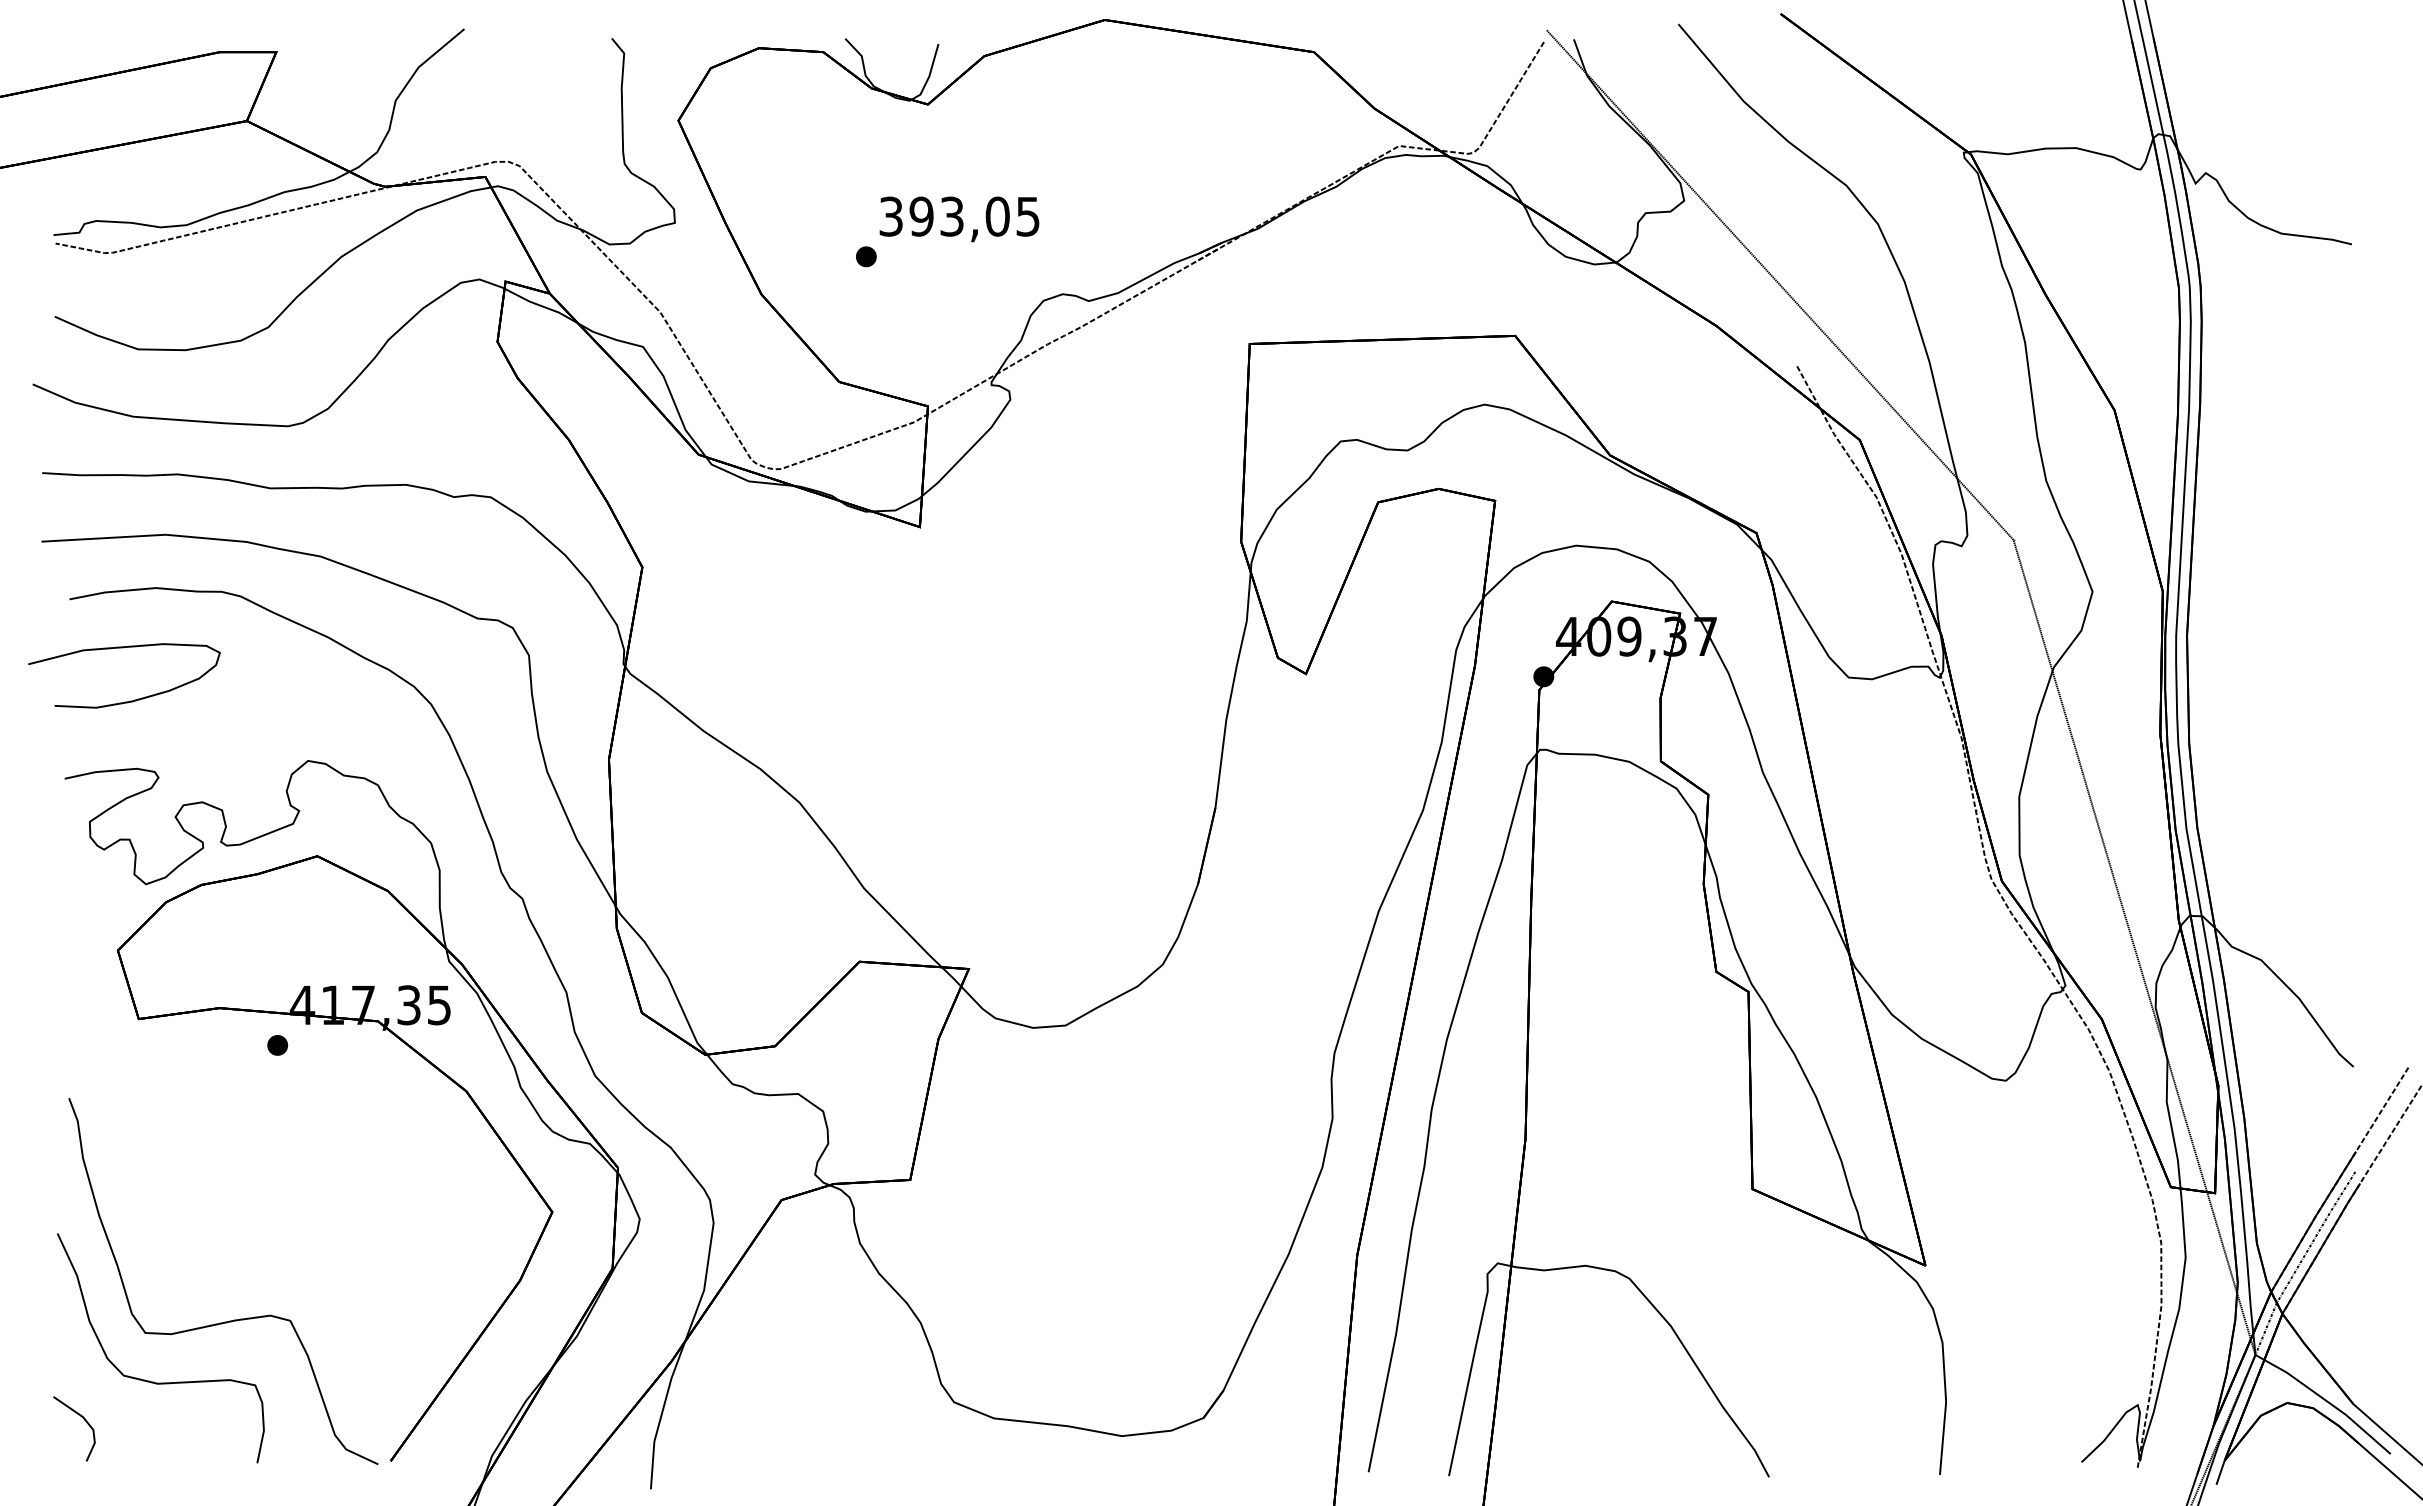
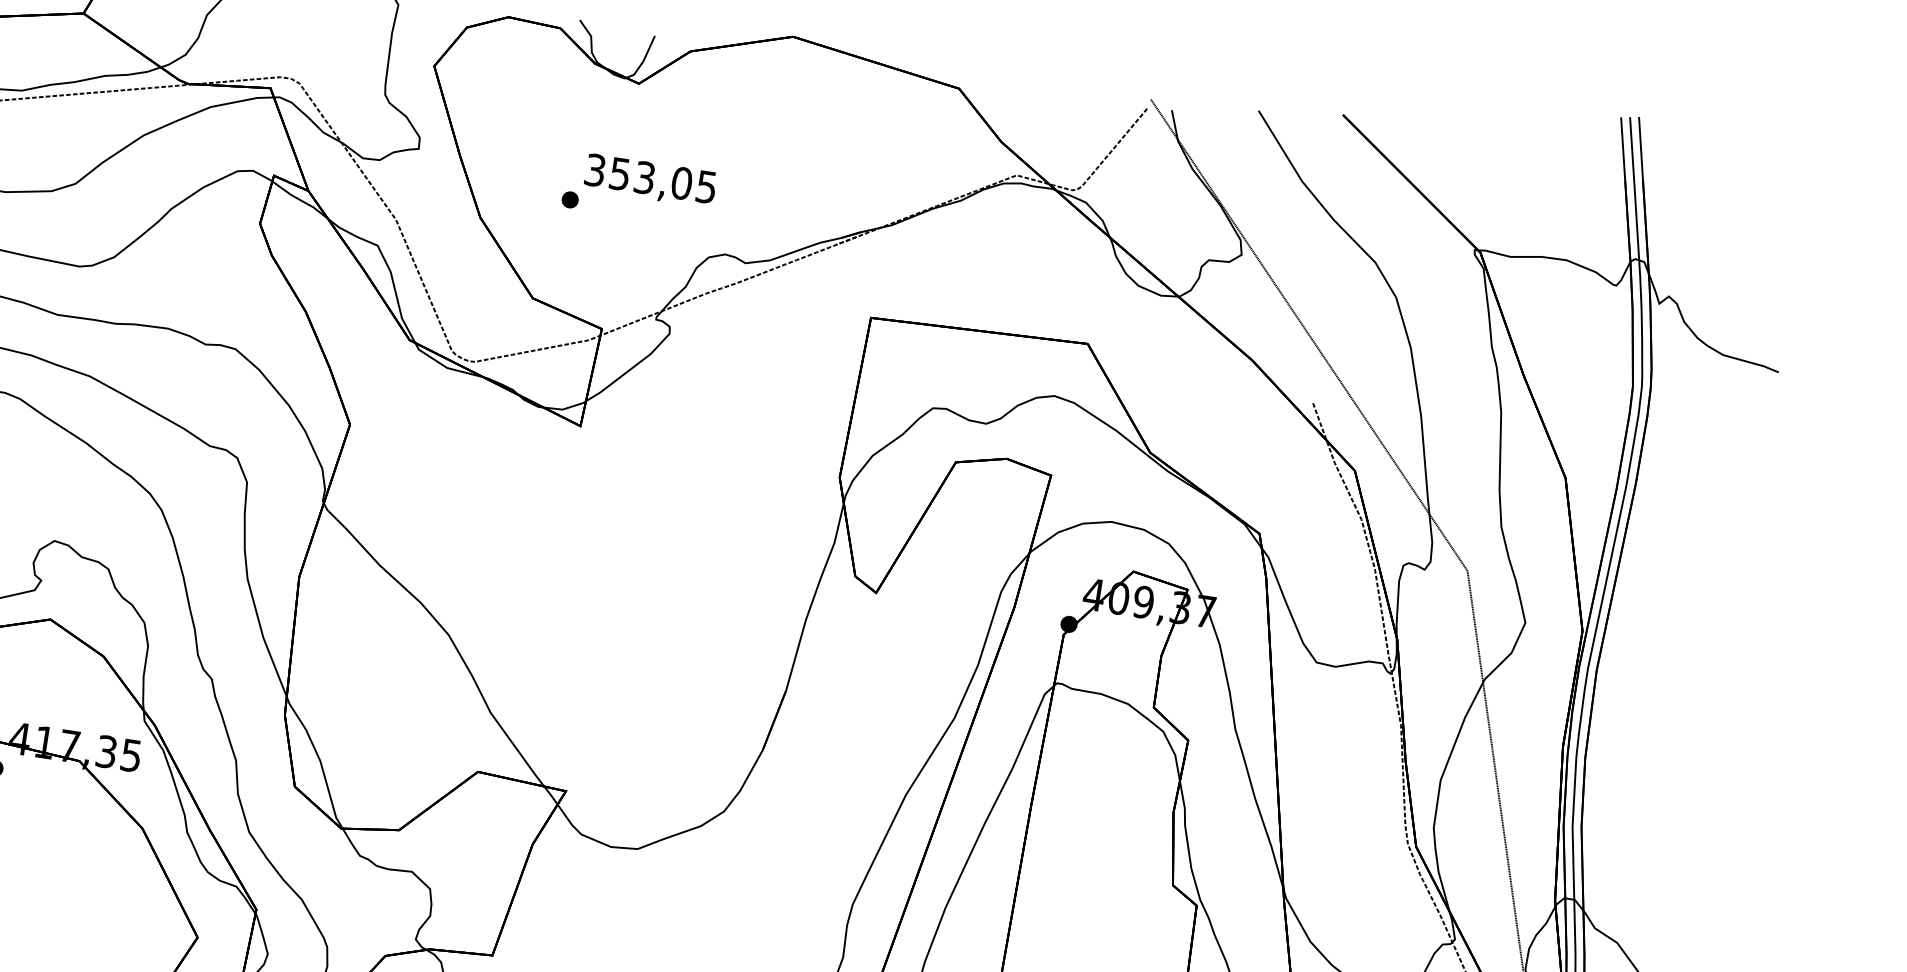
text: (921, 216) -> (619, 173), 393,05 -> 353,05

